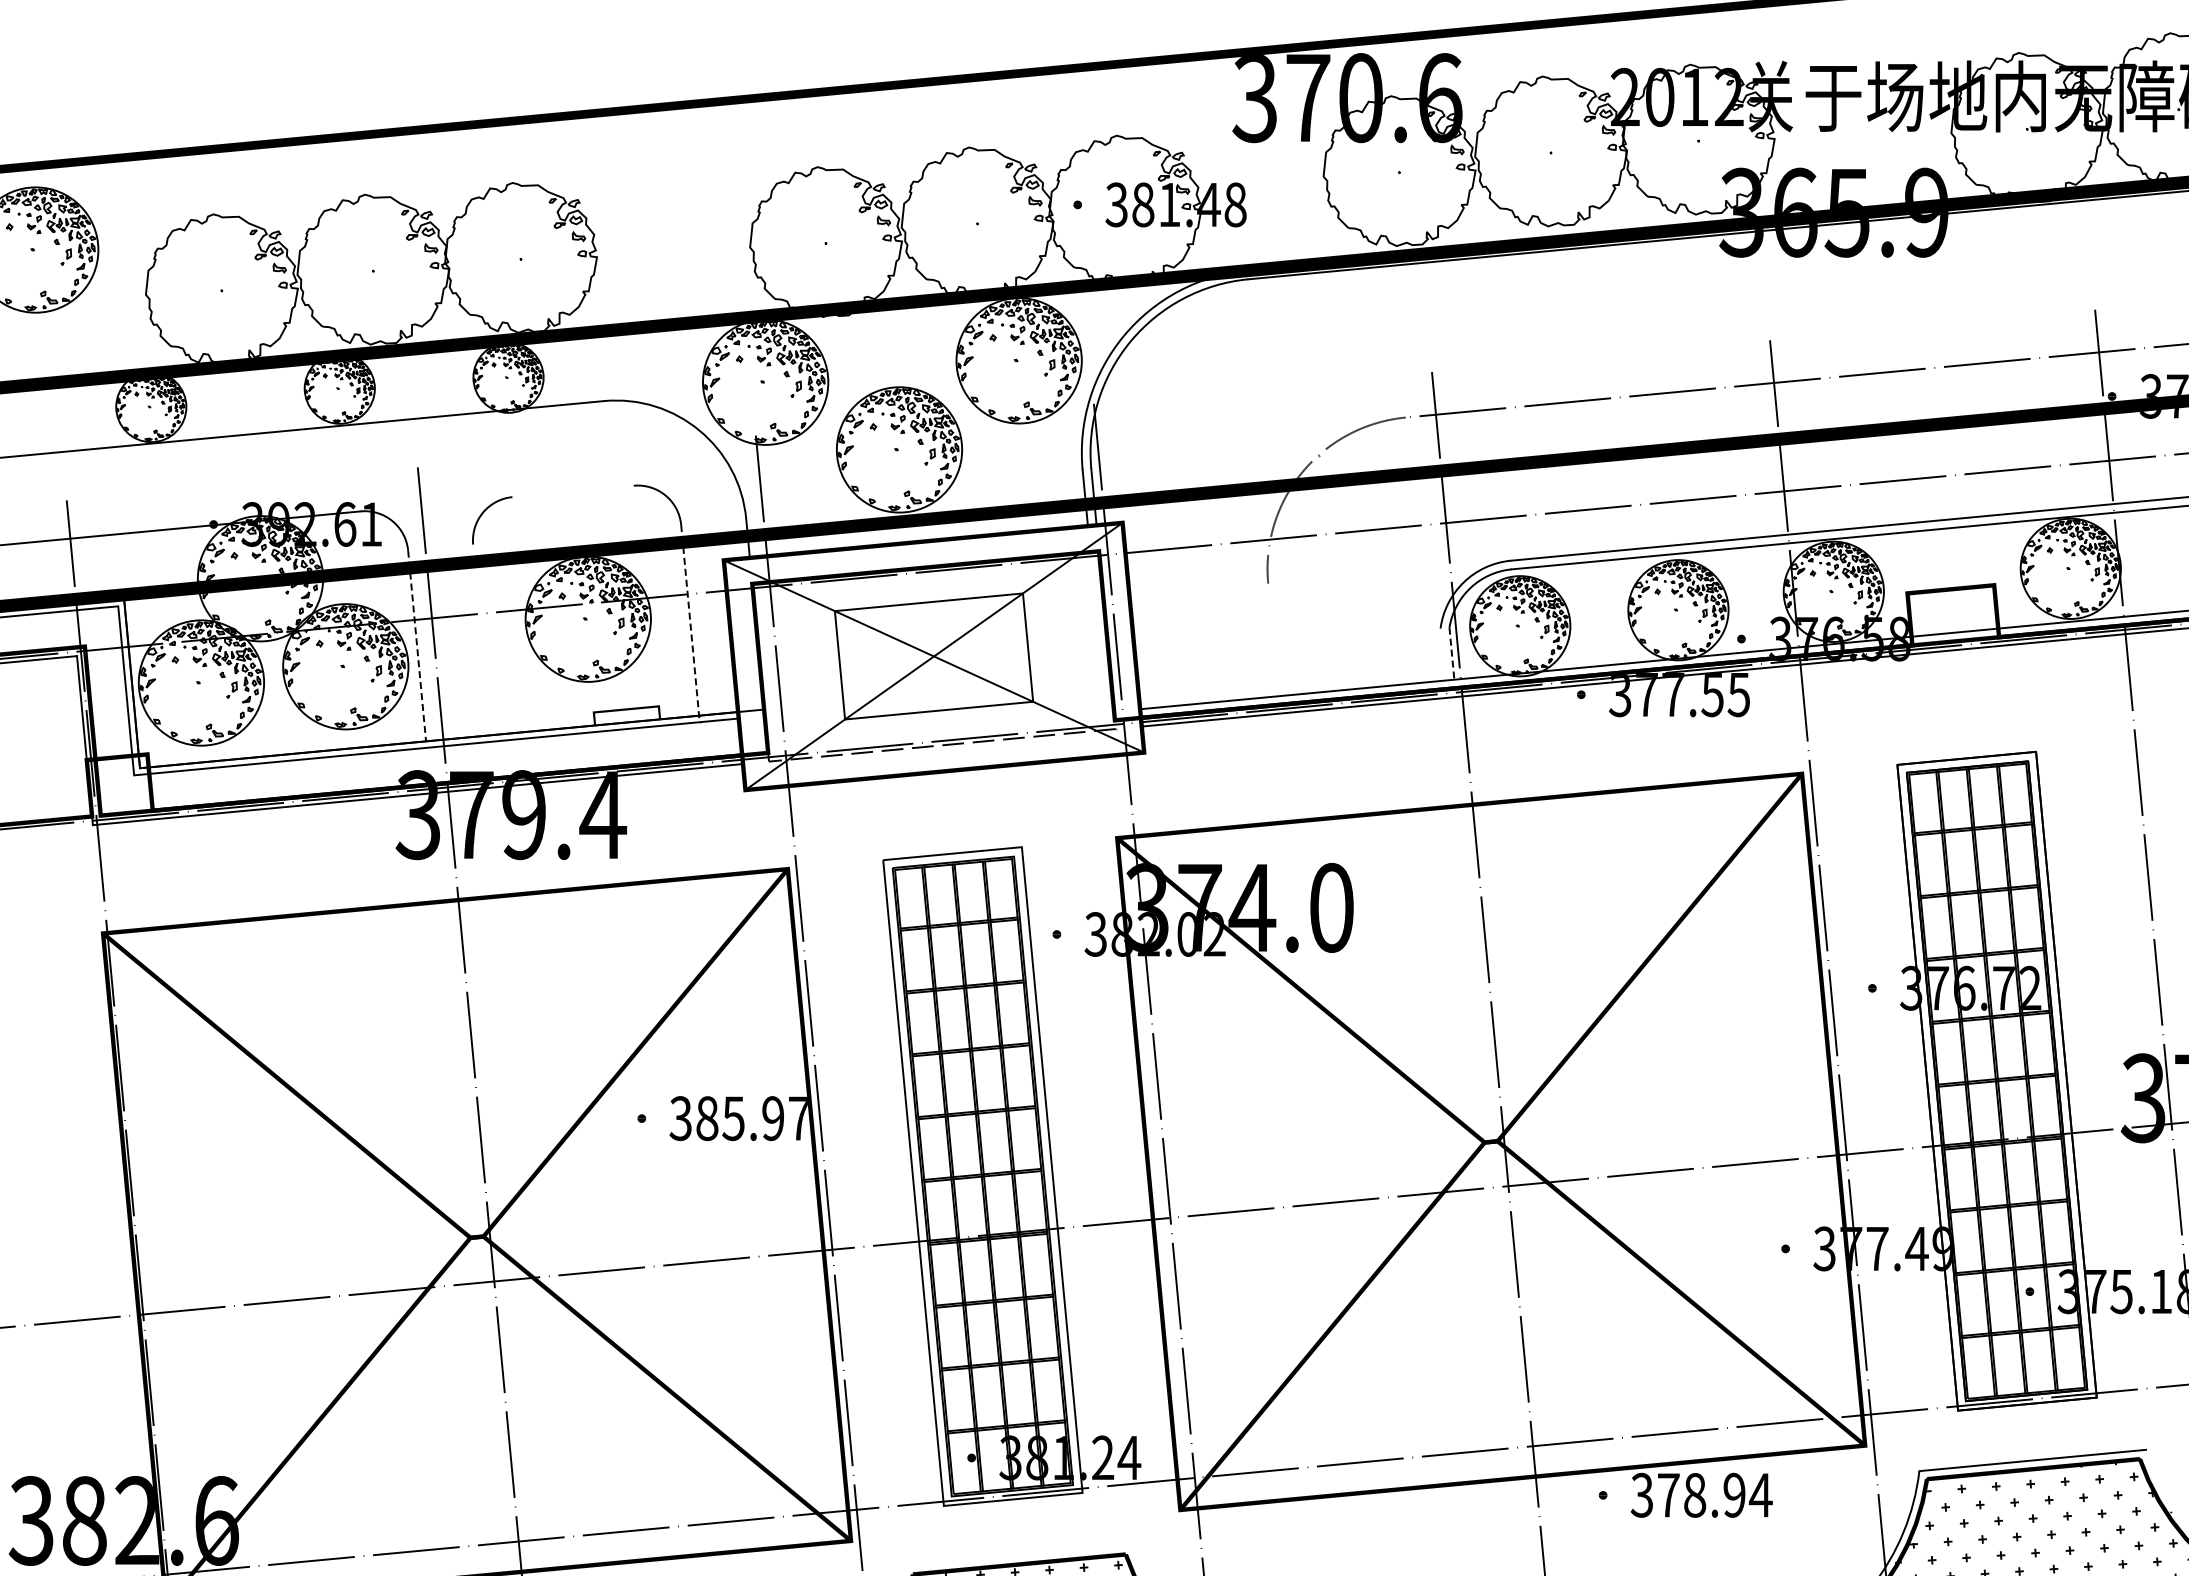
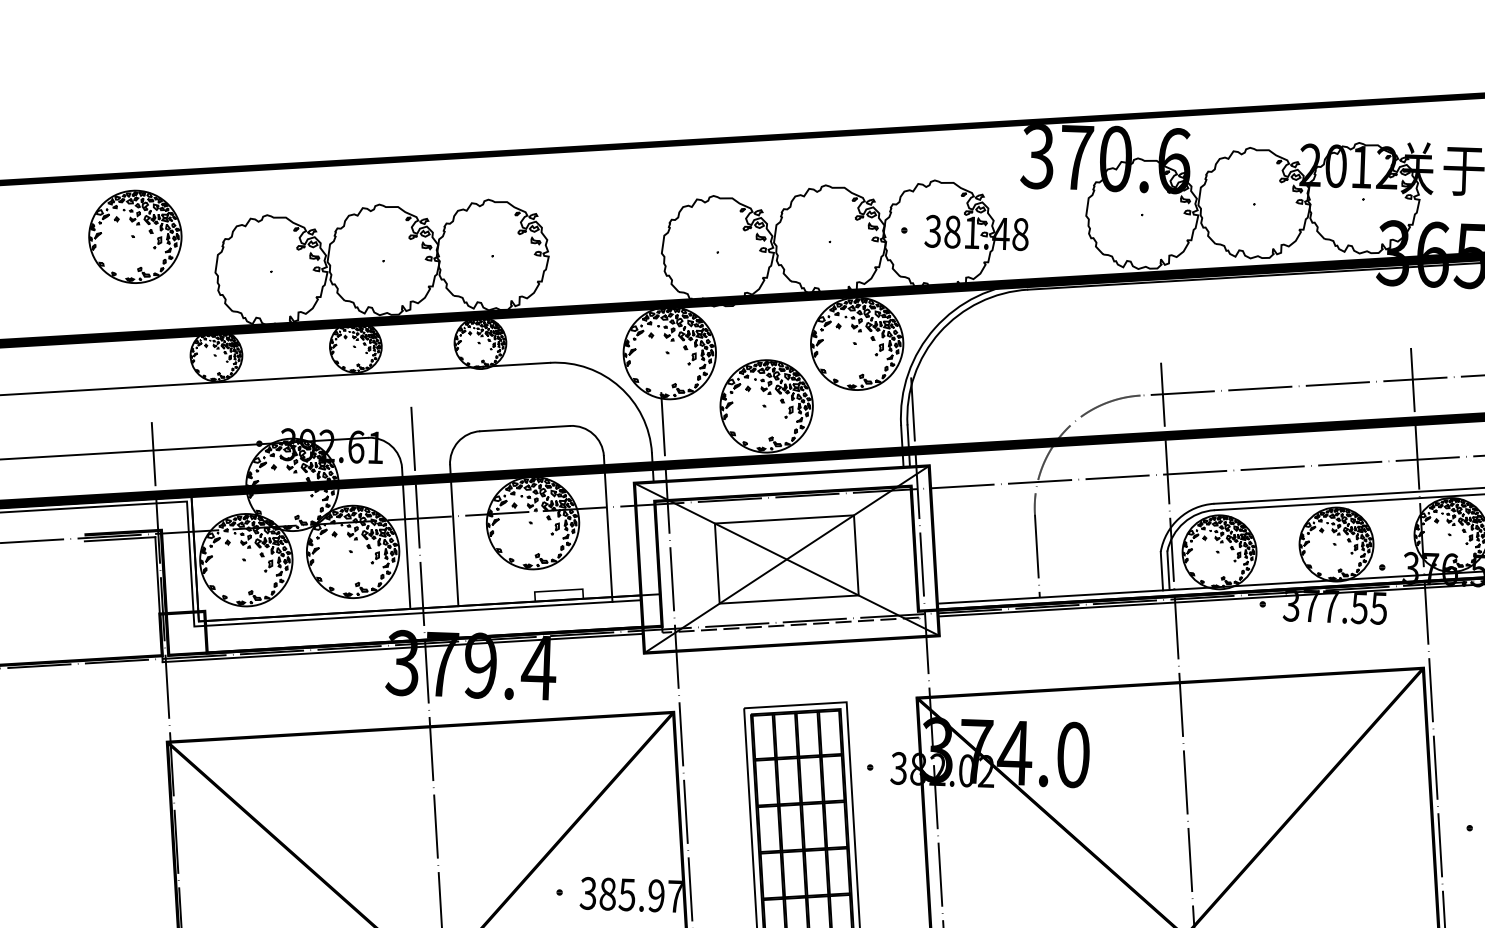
line: (572, 491) -> (524, 428), added
line: (690, 624) -> (608, 529), dashed -> solid
line: (482, 639) -> (454, 535), added
line: (1273, 639) -> (1037, 555), added
line: (417, 646) -> (406, 538), dashed -> solid
line: (1442, 654) -> (1161, 571), added
line: (1451, 654) -> (1168, 571), dashed -> solid

